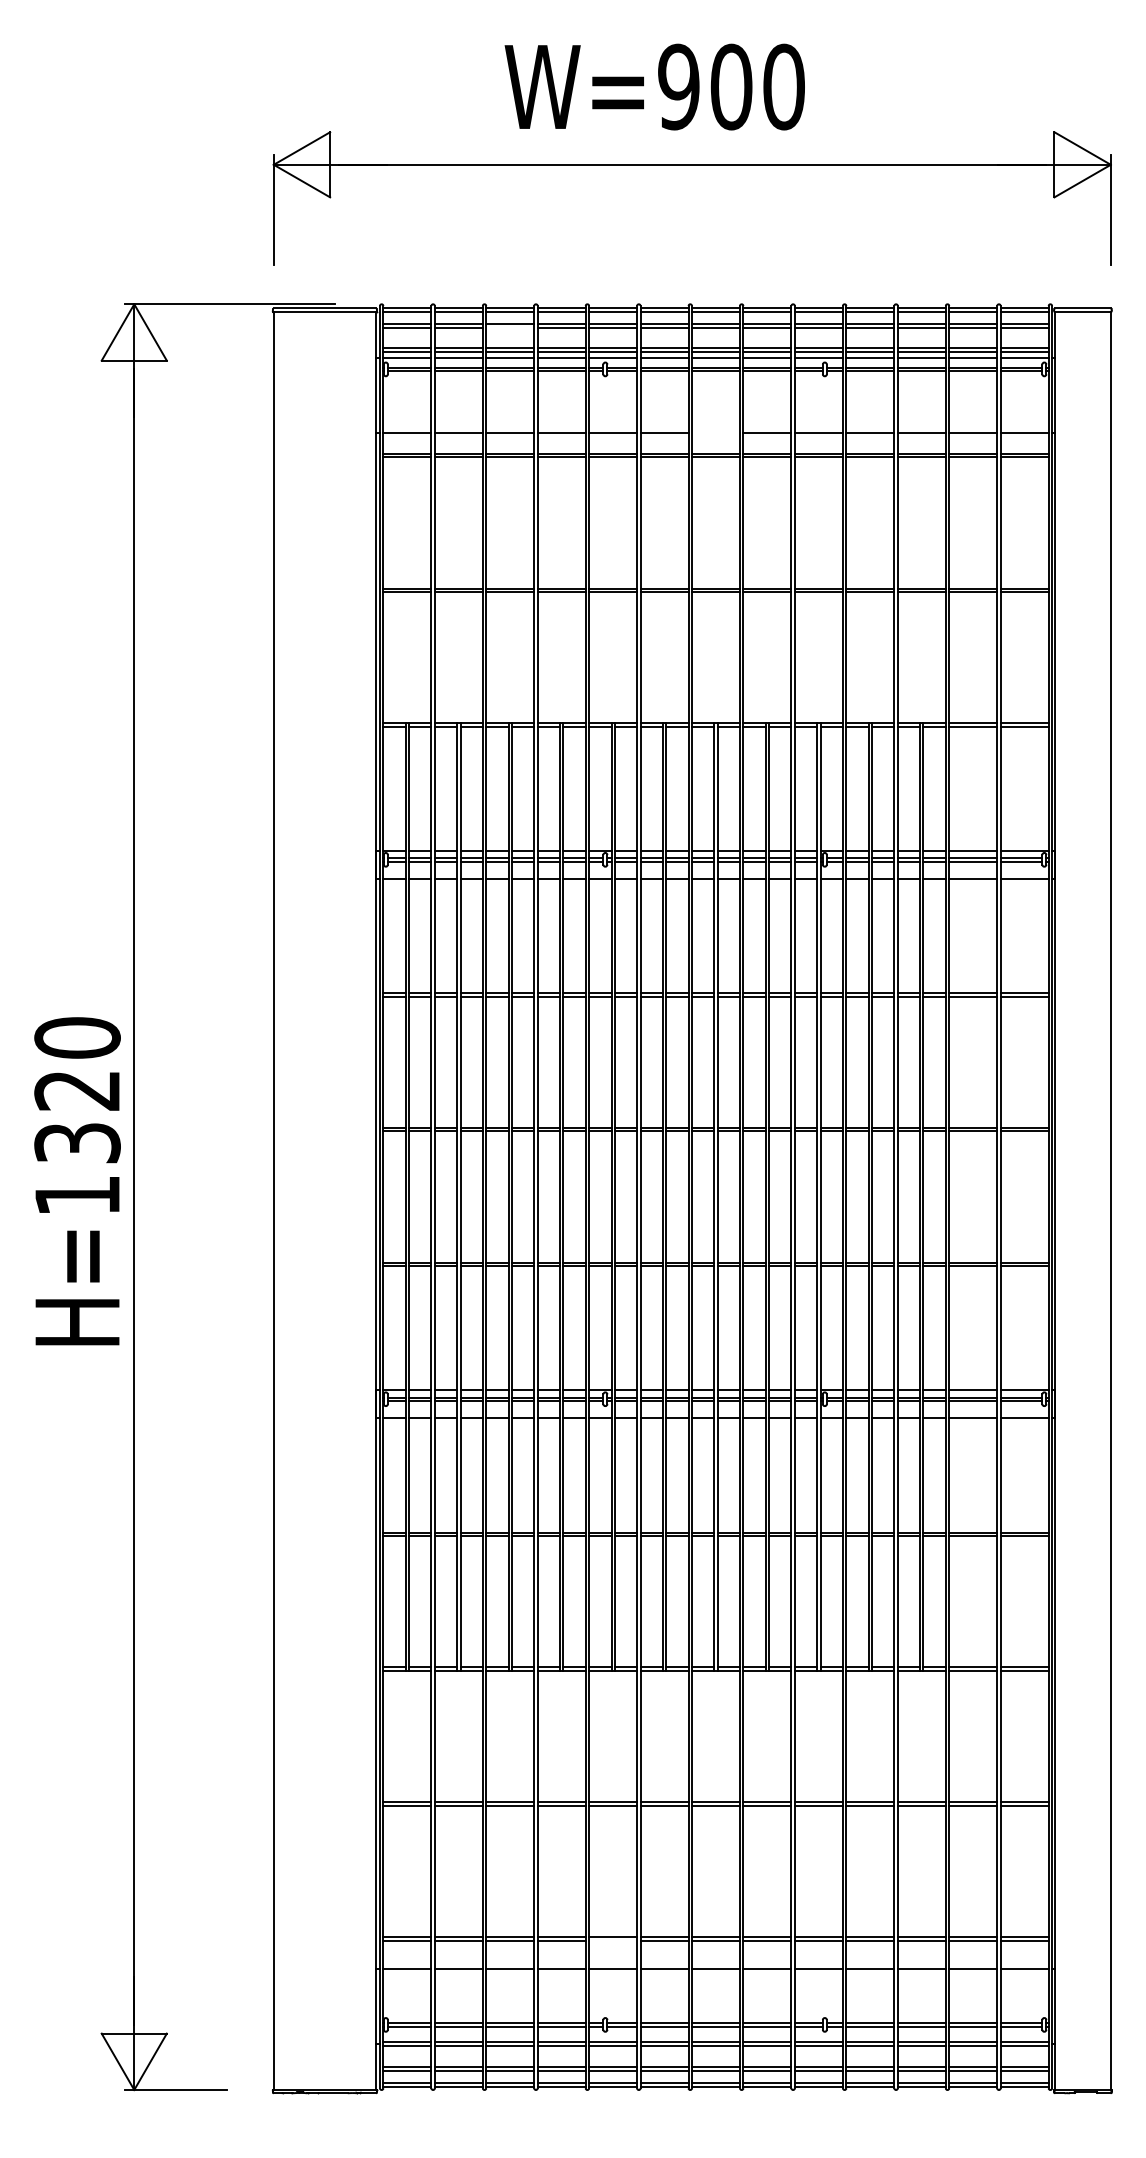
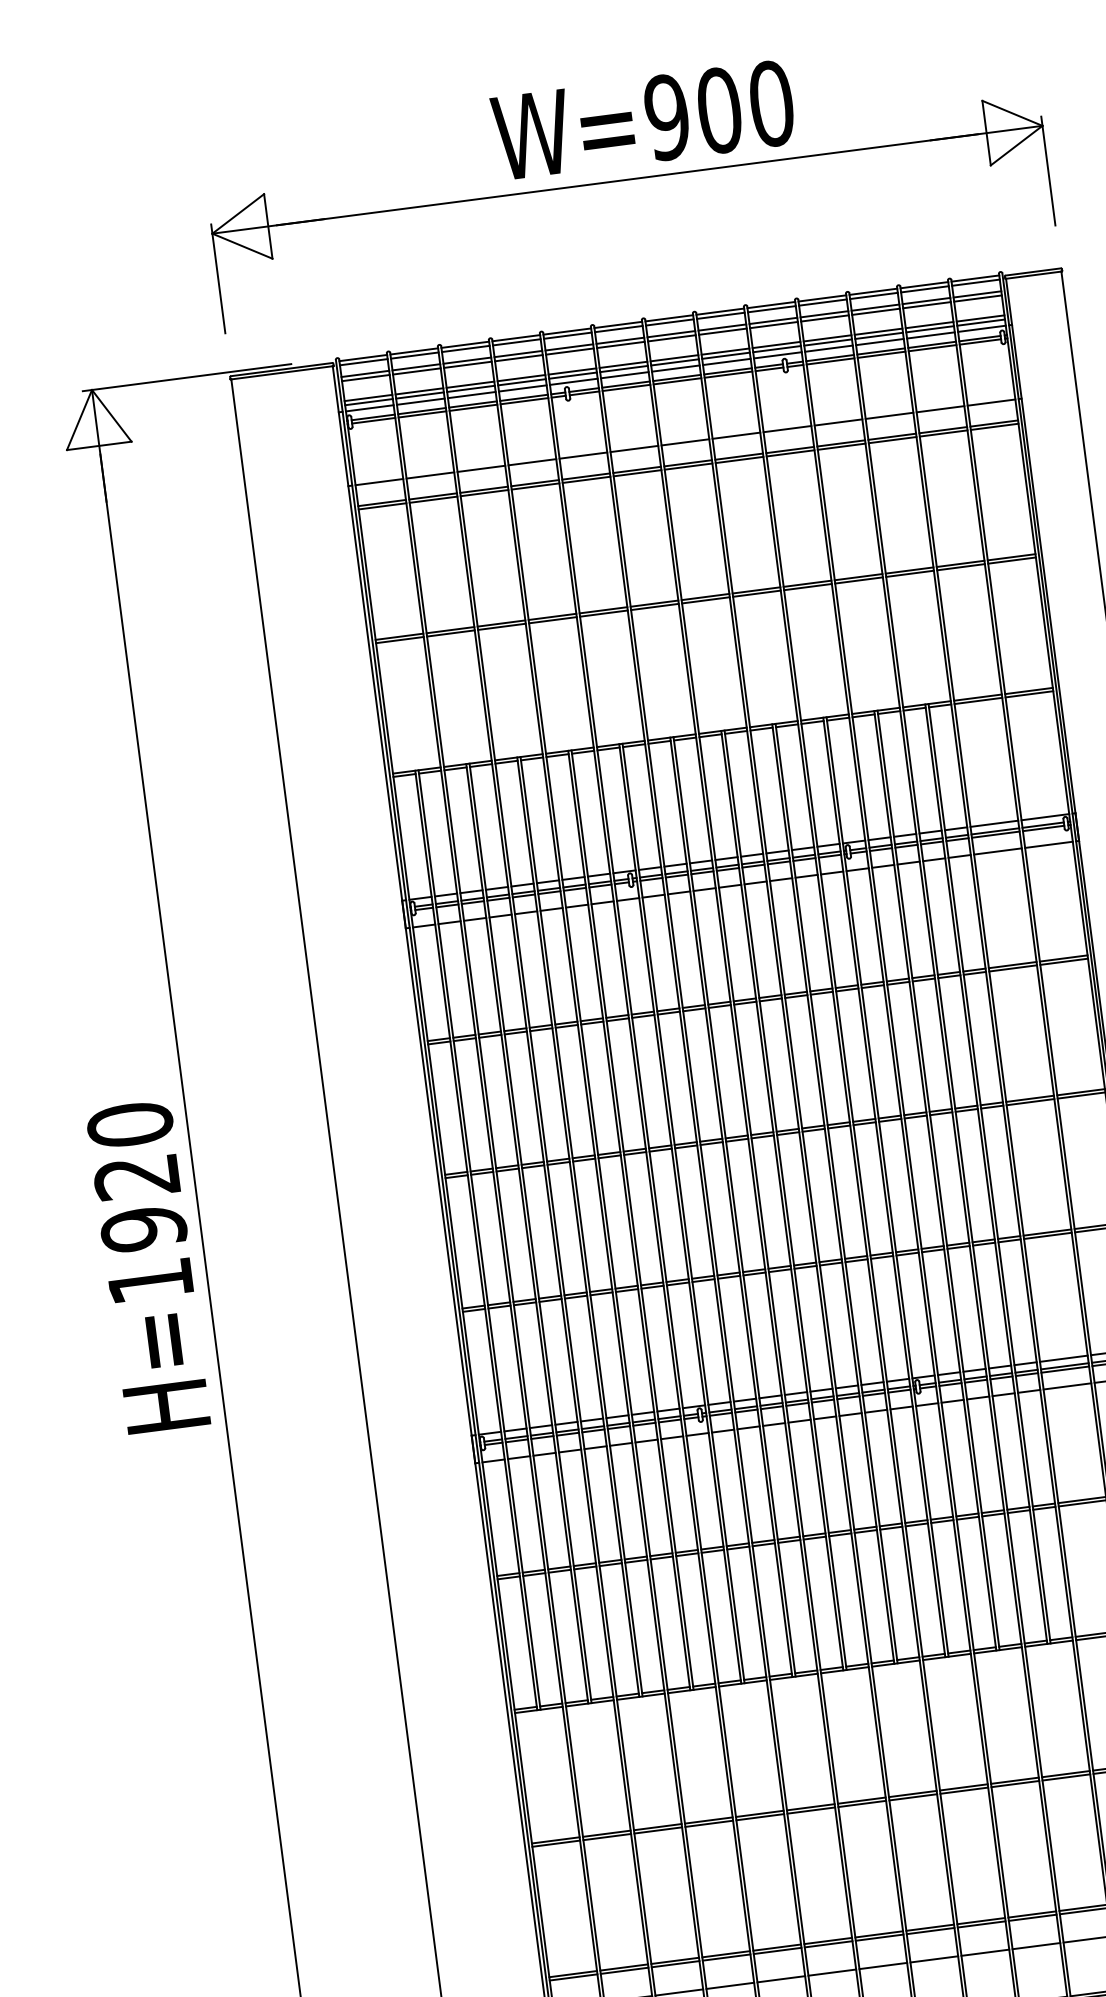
text: (654, 86) -> (643, 119), moved
line: (510, 327) -> (468, 364), added
line: (715, 432) -> (684, 442), added
text: (77, 1143) -> (143, 1229), H=1320 -> H=1920
line: (613, 1940) -> (777, 1950), added

